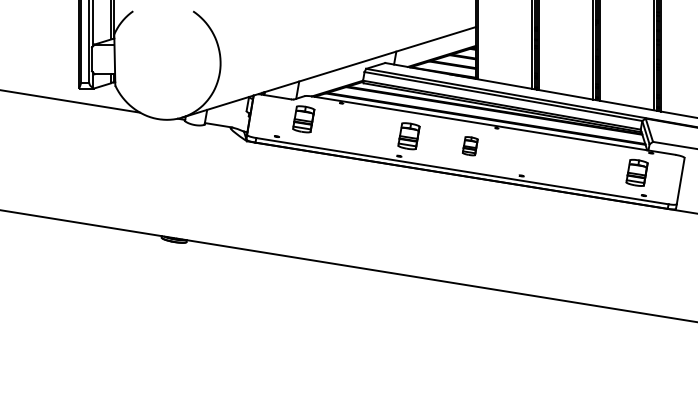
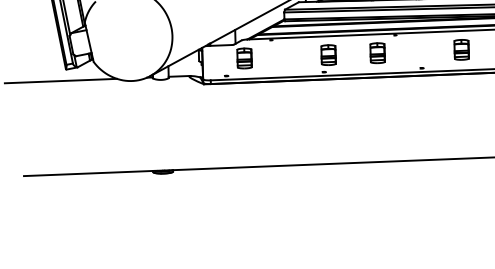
part: (469, 146) -> (376, 53), size x1.43
part: (575, 162) -> (461, 49), added

